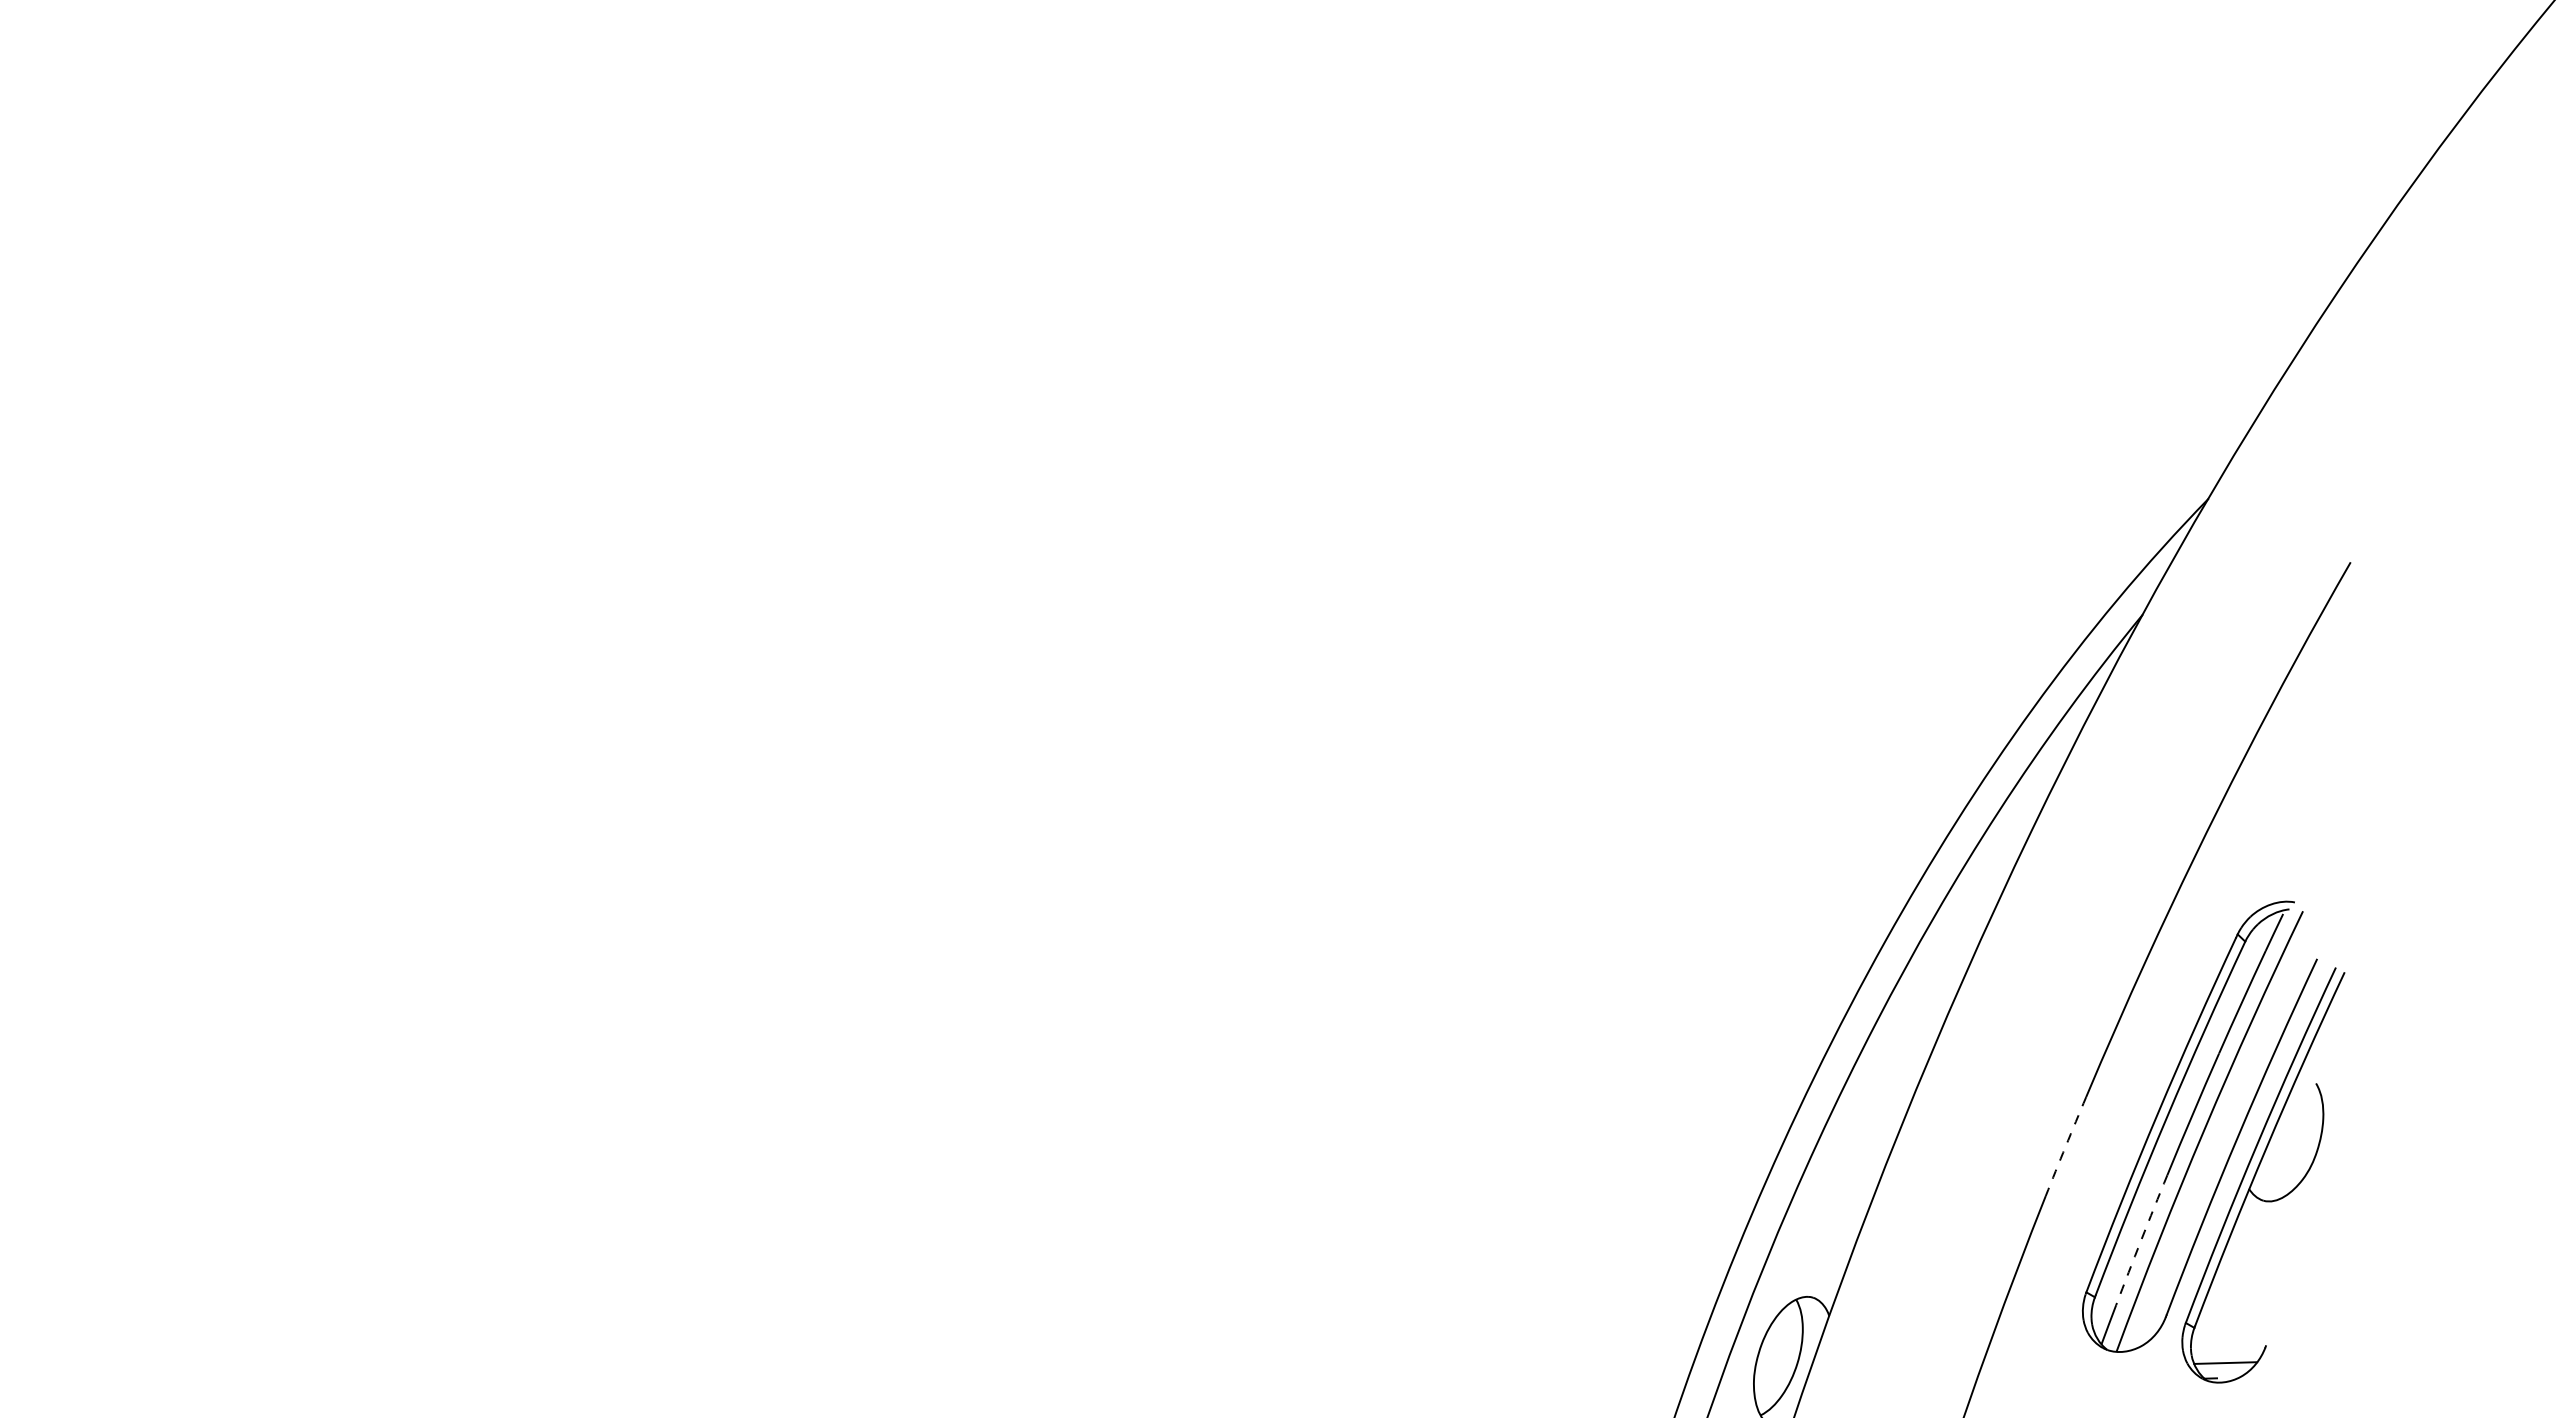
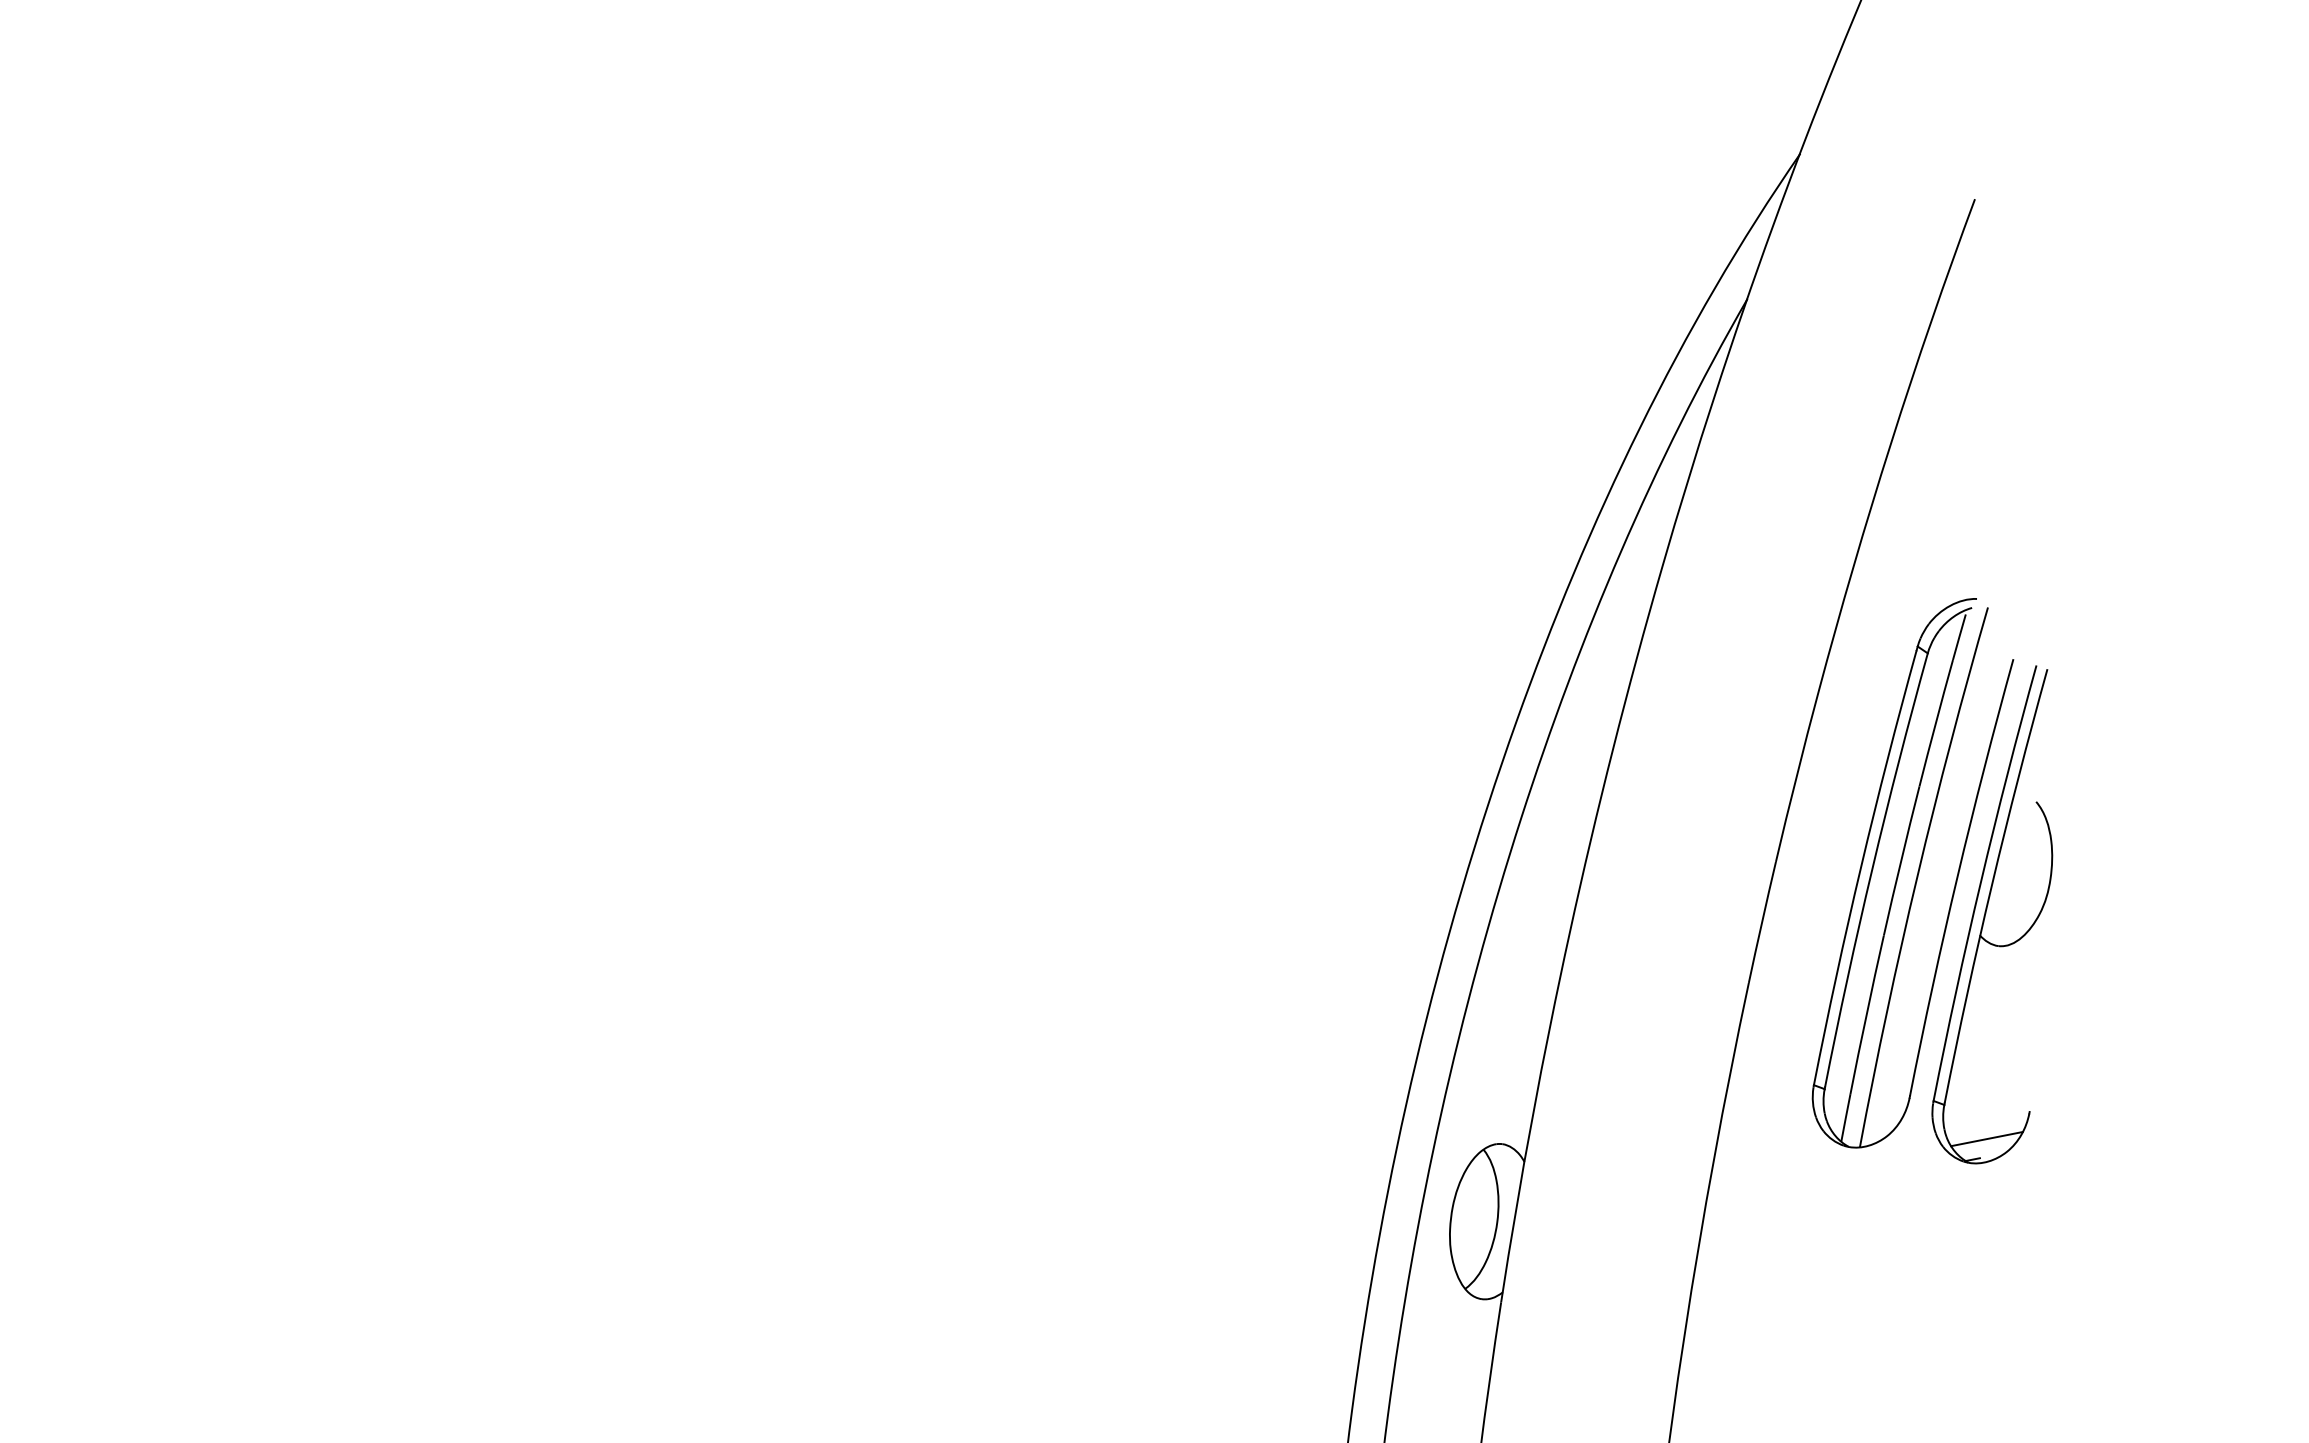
arc: (2065, 1146) -> (1761, 922), dashed -> solid
arc: (2141, 1240) -> (1866, 1015), dashed -> solid

